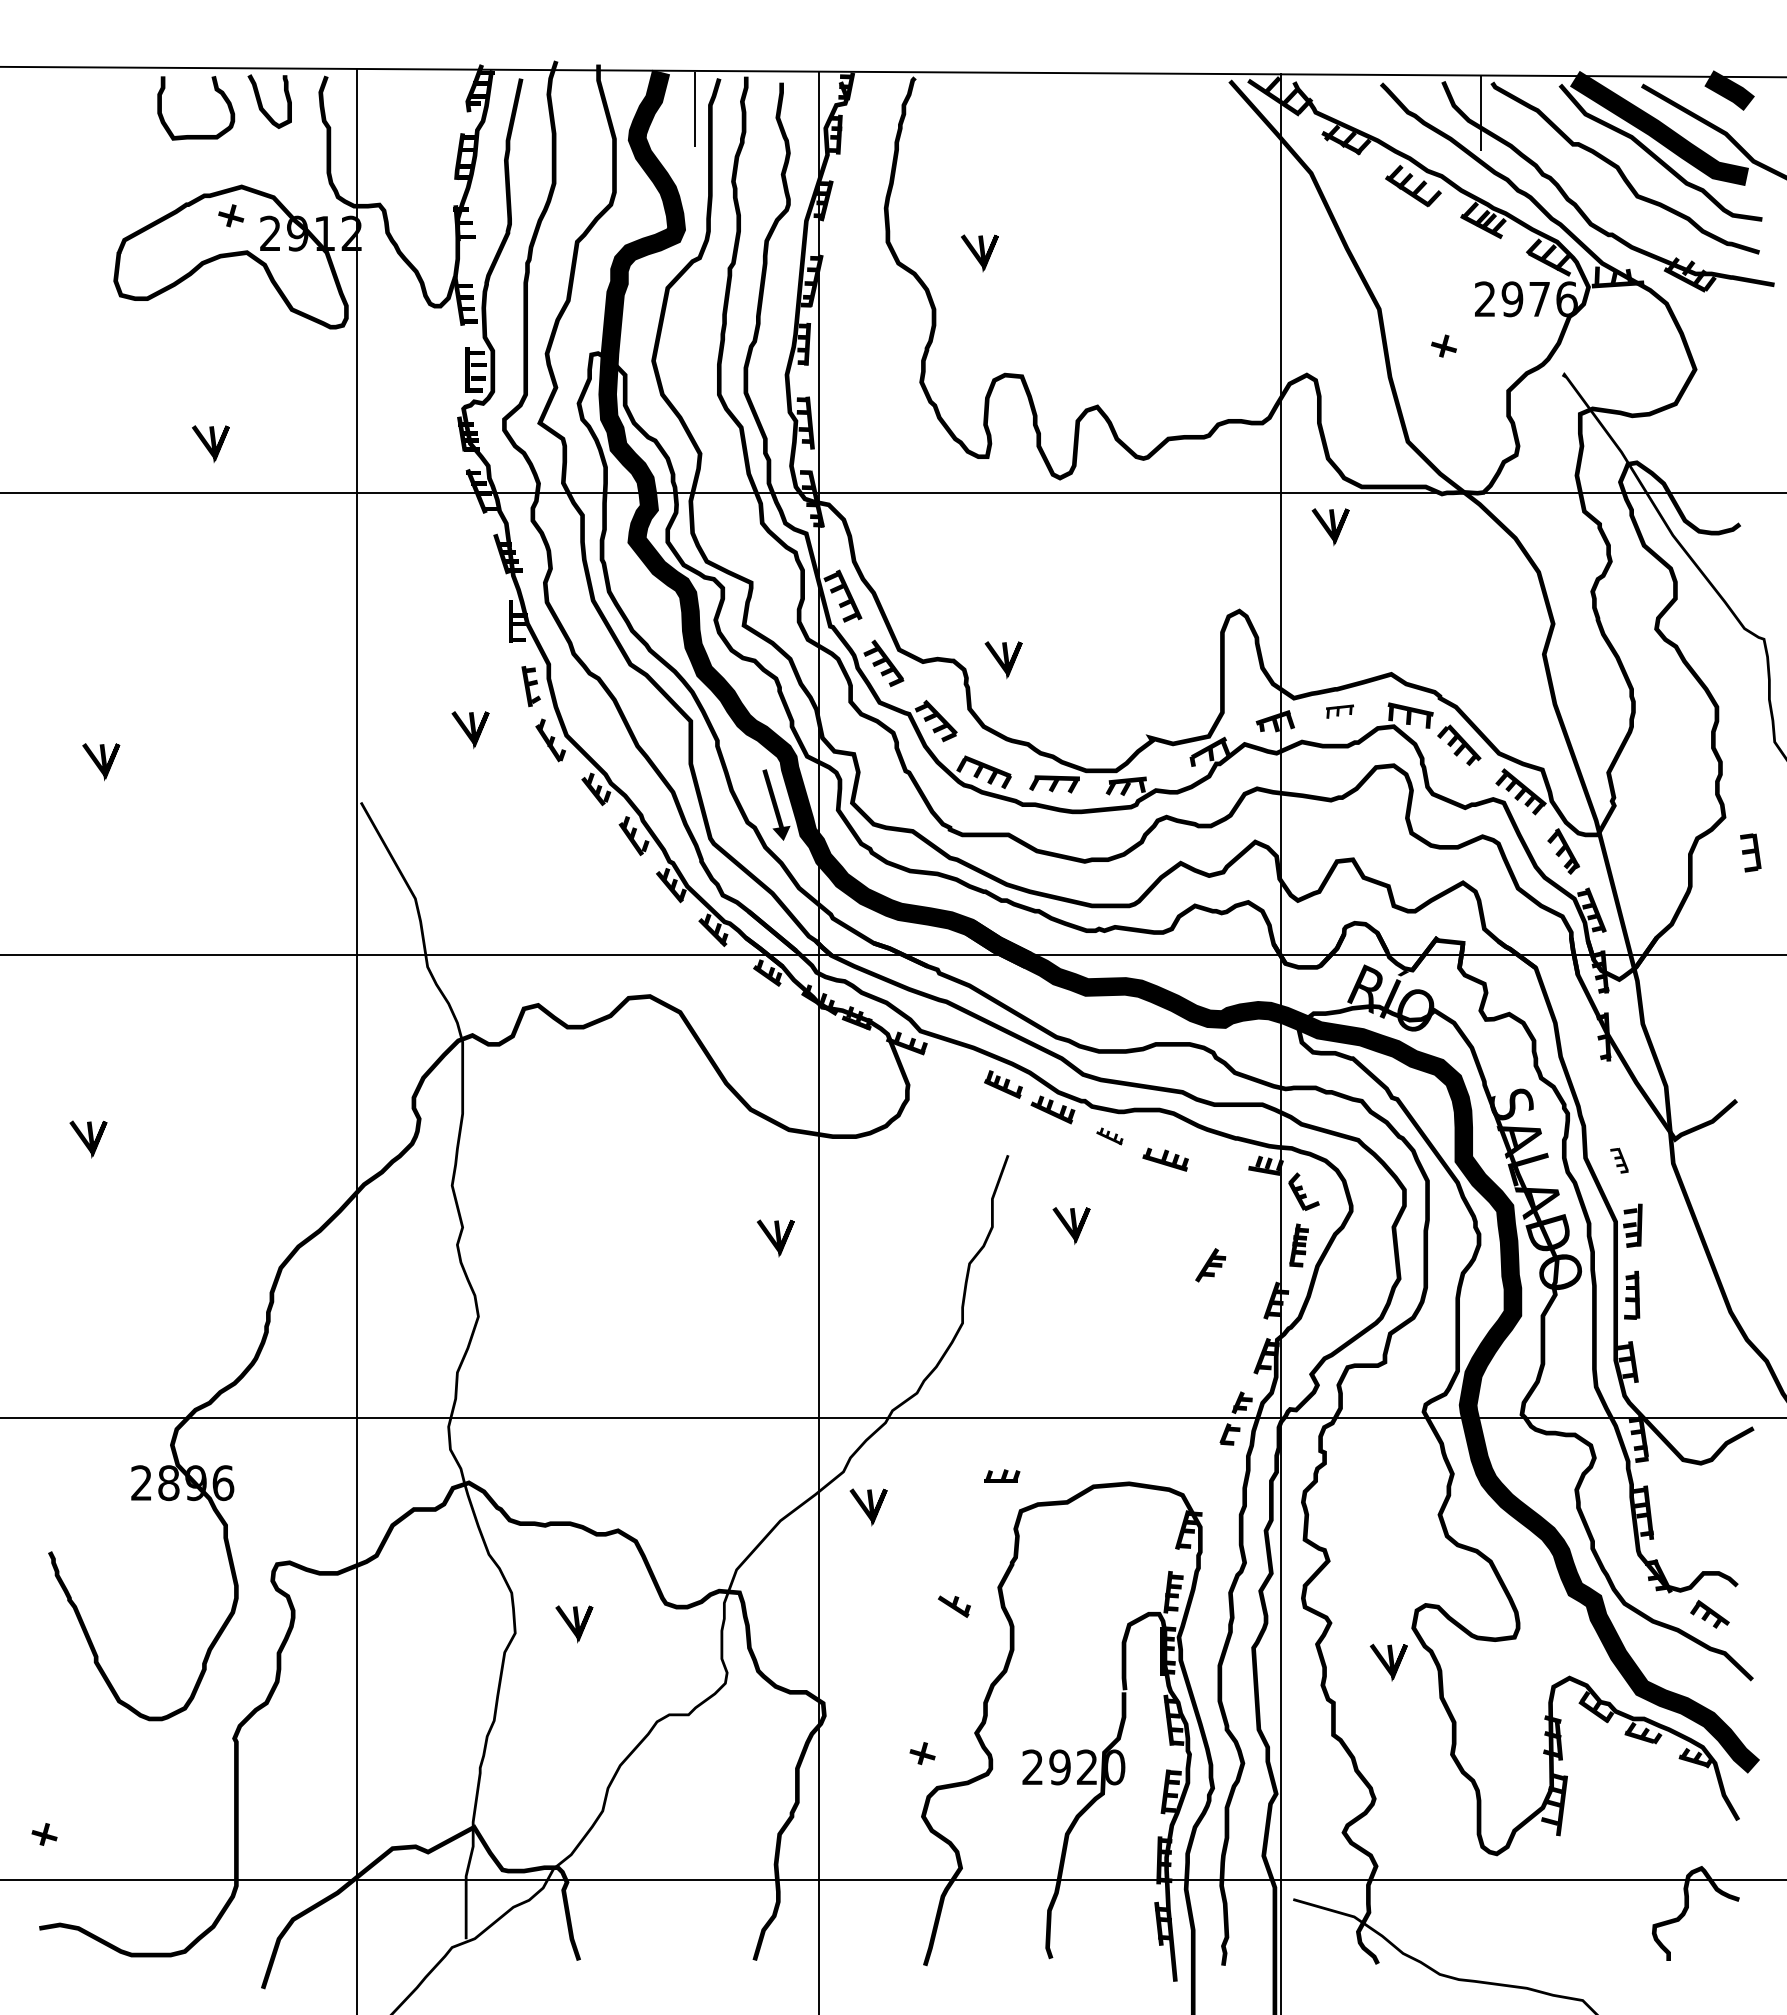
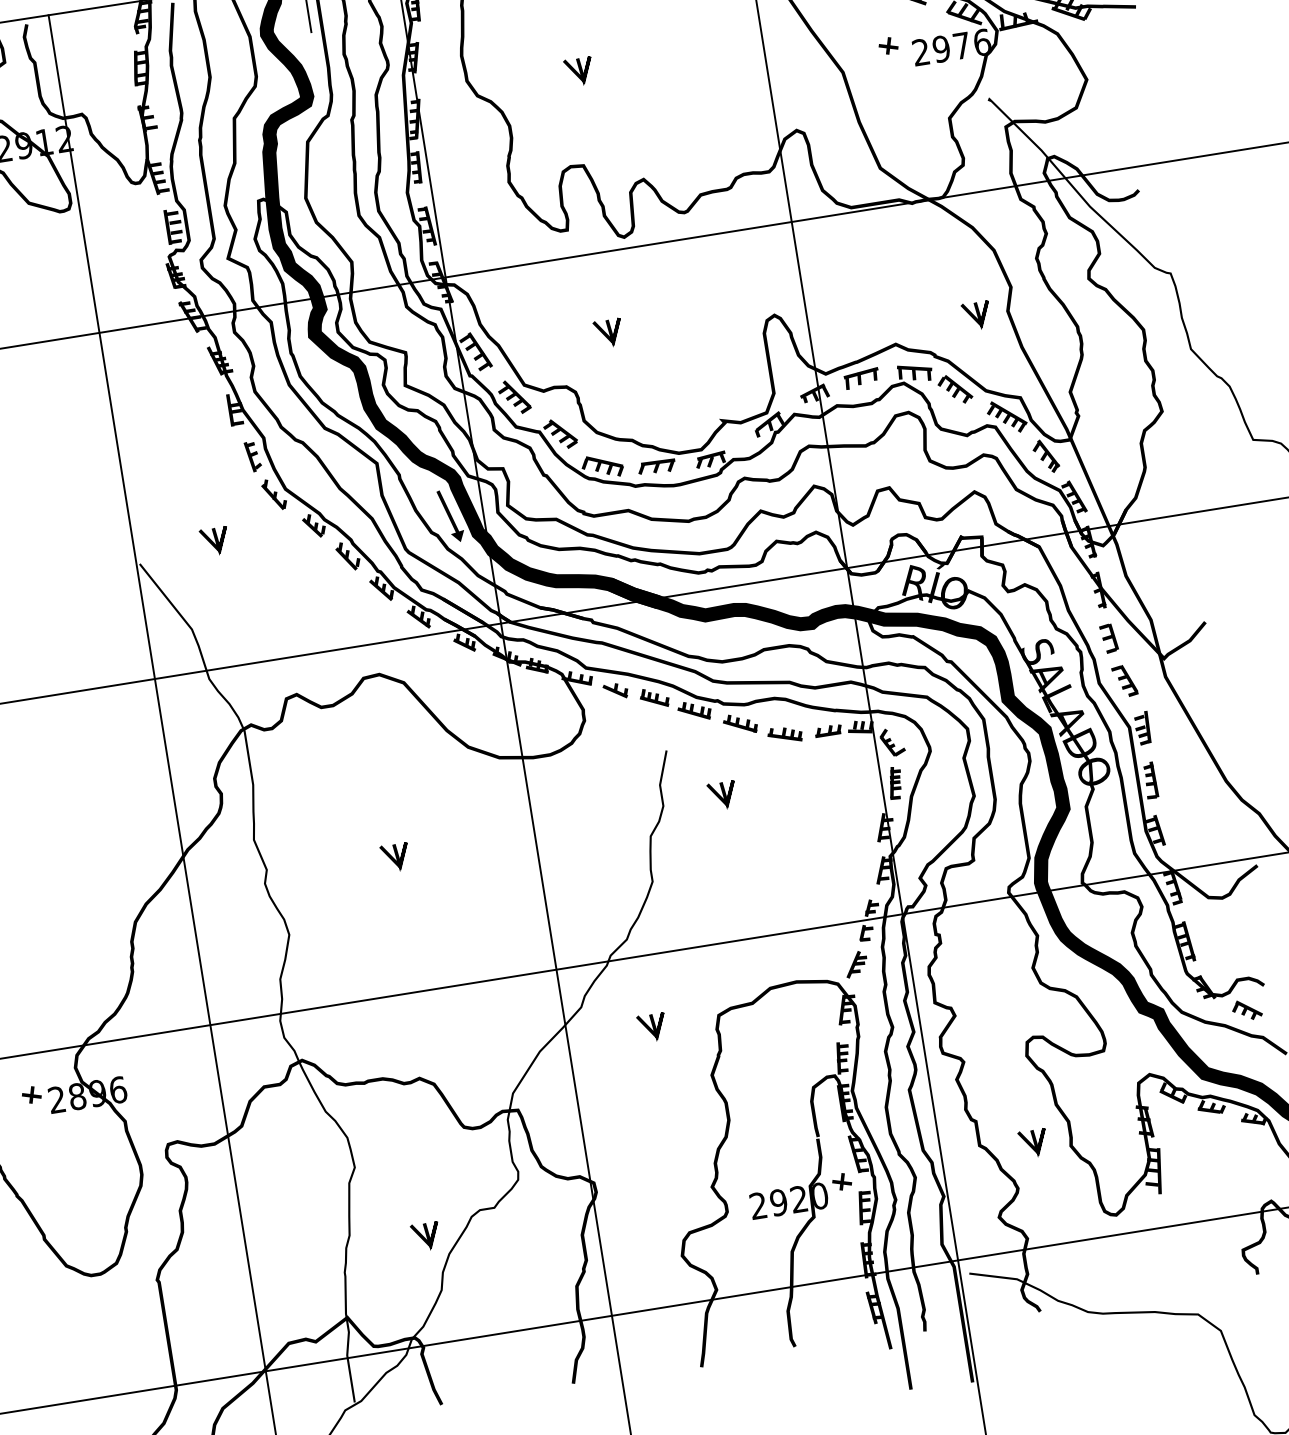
line: (980, 253) -> (579, 71), moved
part: (1443, 345) -> (888, 45), moved
line: (1331, 527) -> (977, 316), moved
line: (1004, 660) -> (609, 333), moved
part: (1339, 711) -> (861, 378), size x1.67
line: (471, 730) -> (215, 541), moved
part: (1750, 852) -> (1108, 638), moved
part: (1109, 1136) -> (740, 724), size x1.67
part: (1619, 1160) -> (1124, 681), size x1.67
line: (776, 1238) -> (396, 857), moved
part: (1210, 1265) -> (856, 964), moved
part: (1002, 1475) -> (828, 730), moved
line: (869, 1507) -> (652, 1027), moved
part: (954, 1606) -> (615, 691), moved
line: (575, 1624) -> (426, 1236), moved
line: (1389, 1662) -> (1033, 1143), moved
part: (922, 1753) -> (841, 1181), moved
part: (44, 1834) -> (31, 1095), moved

